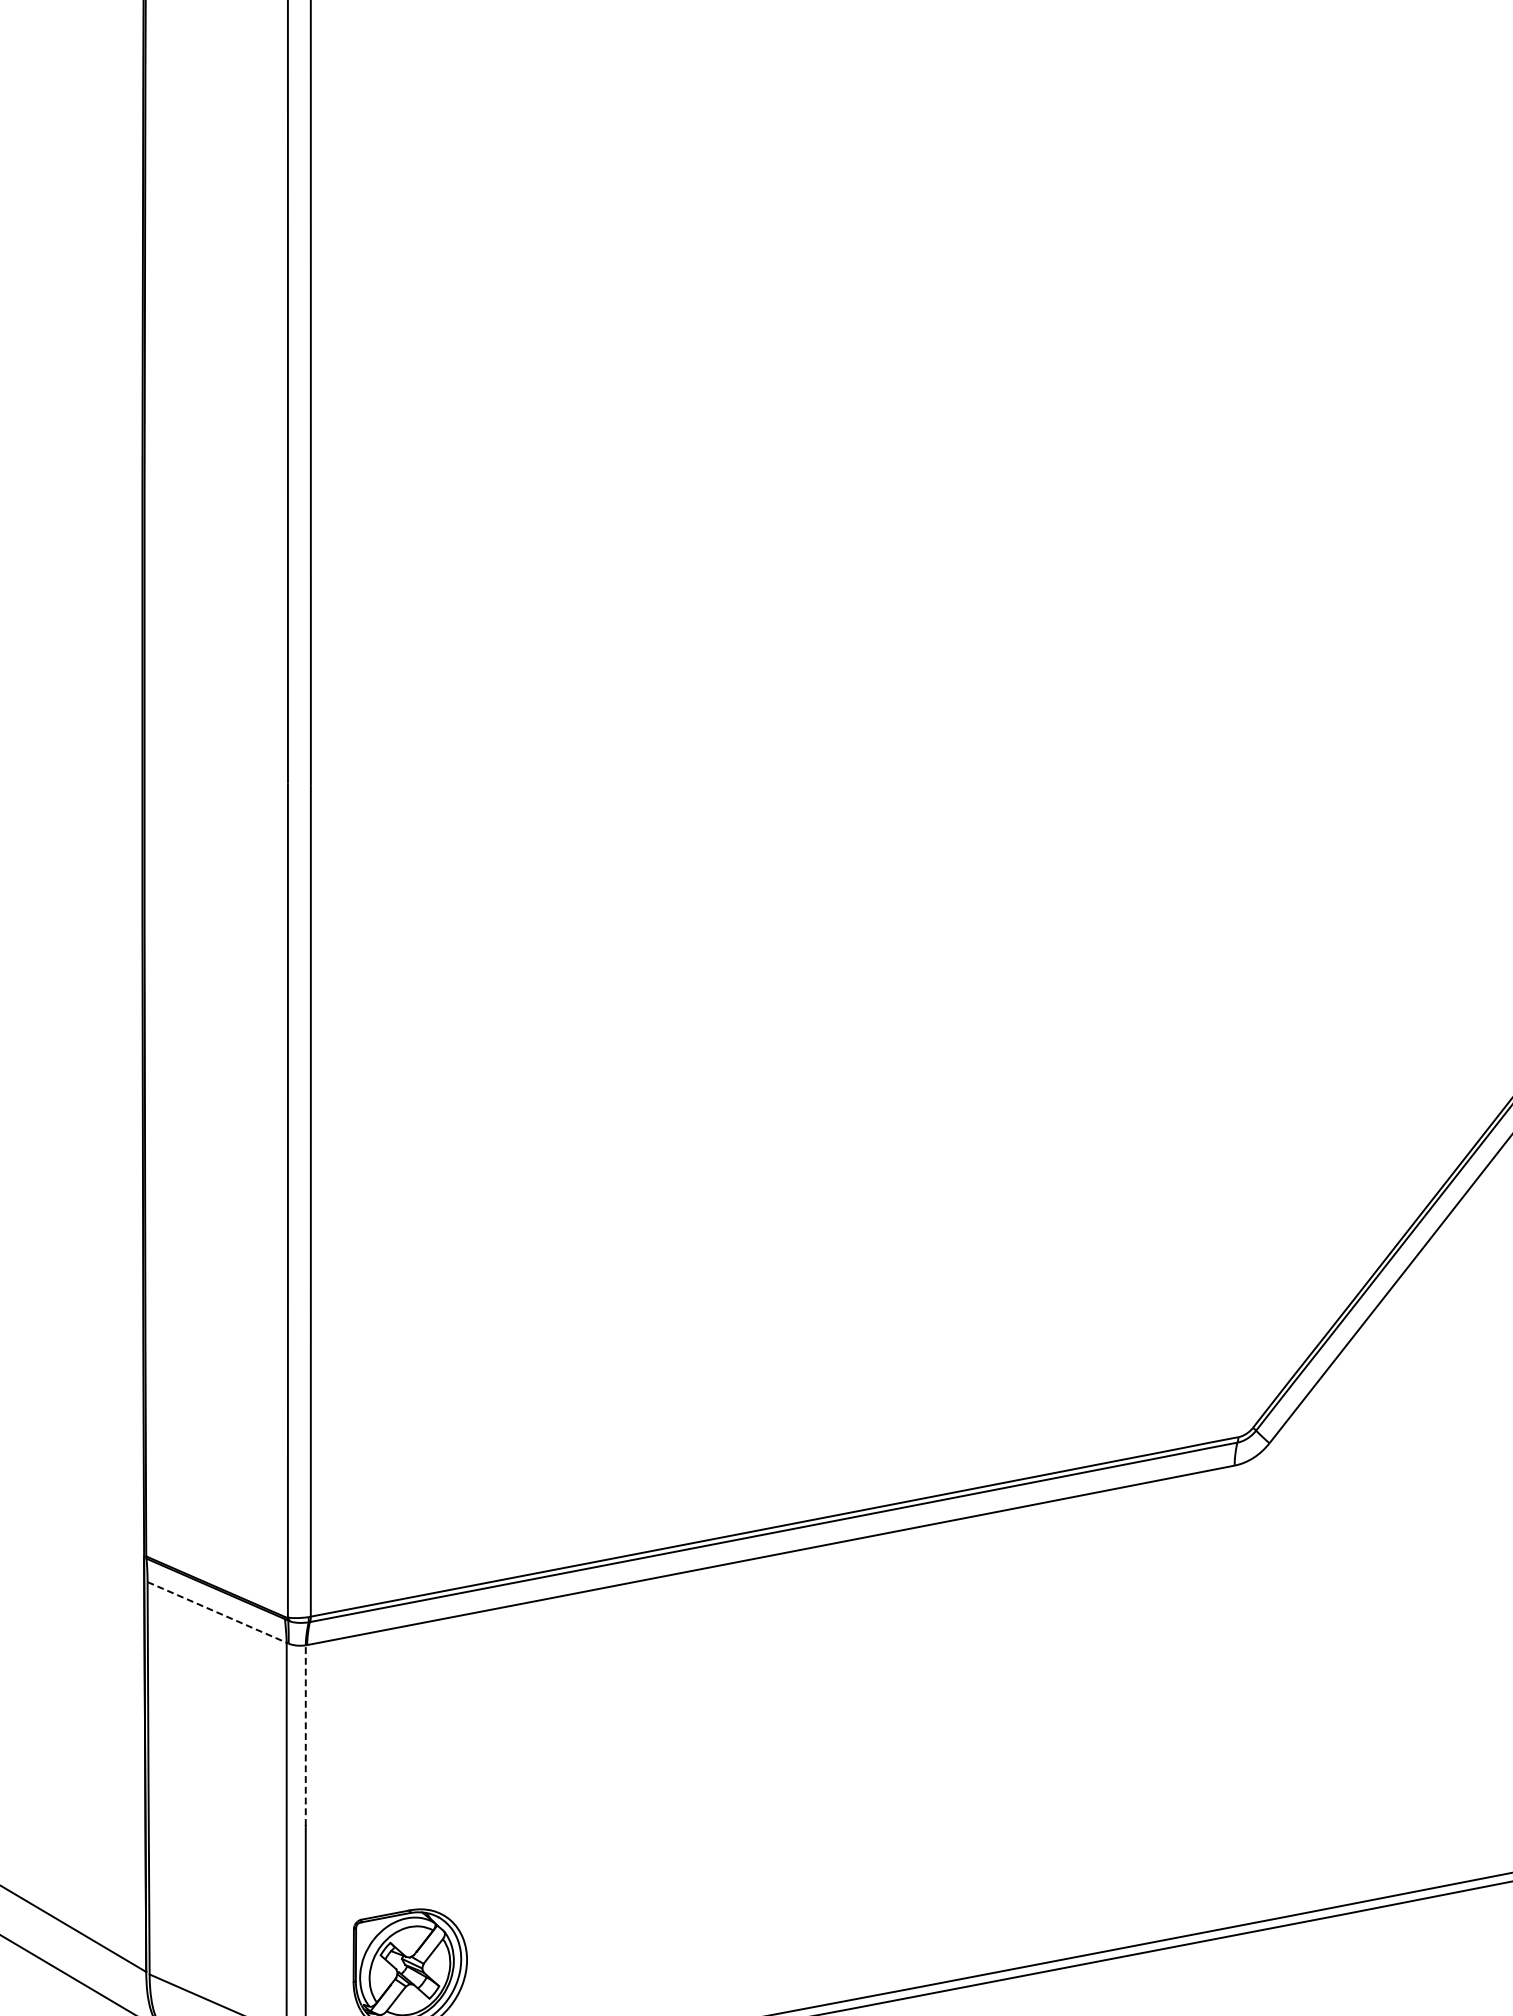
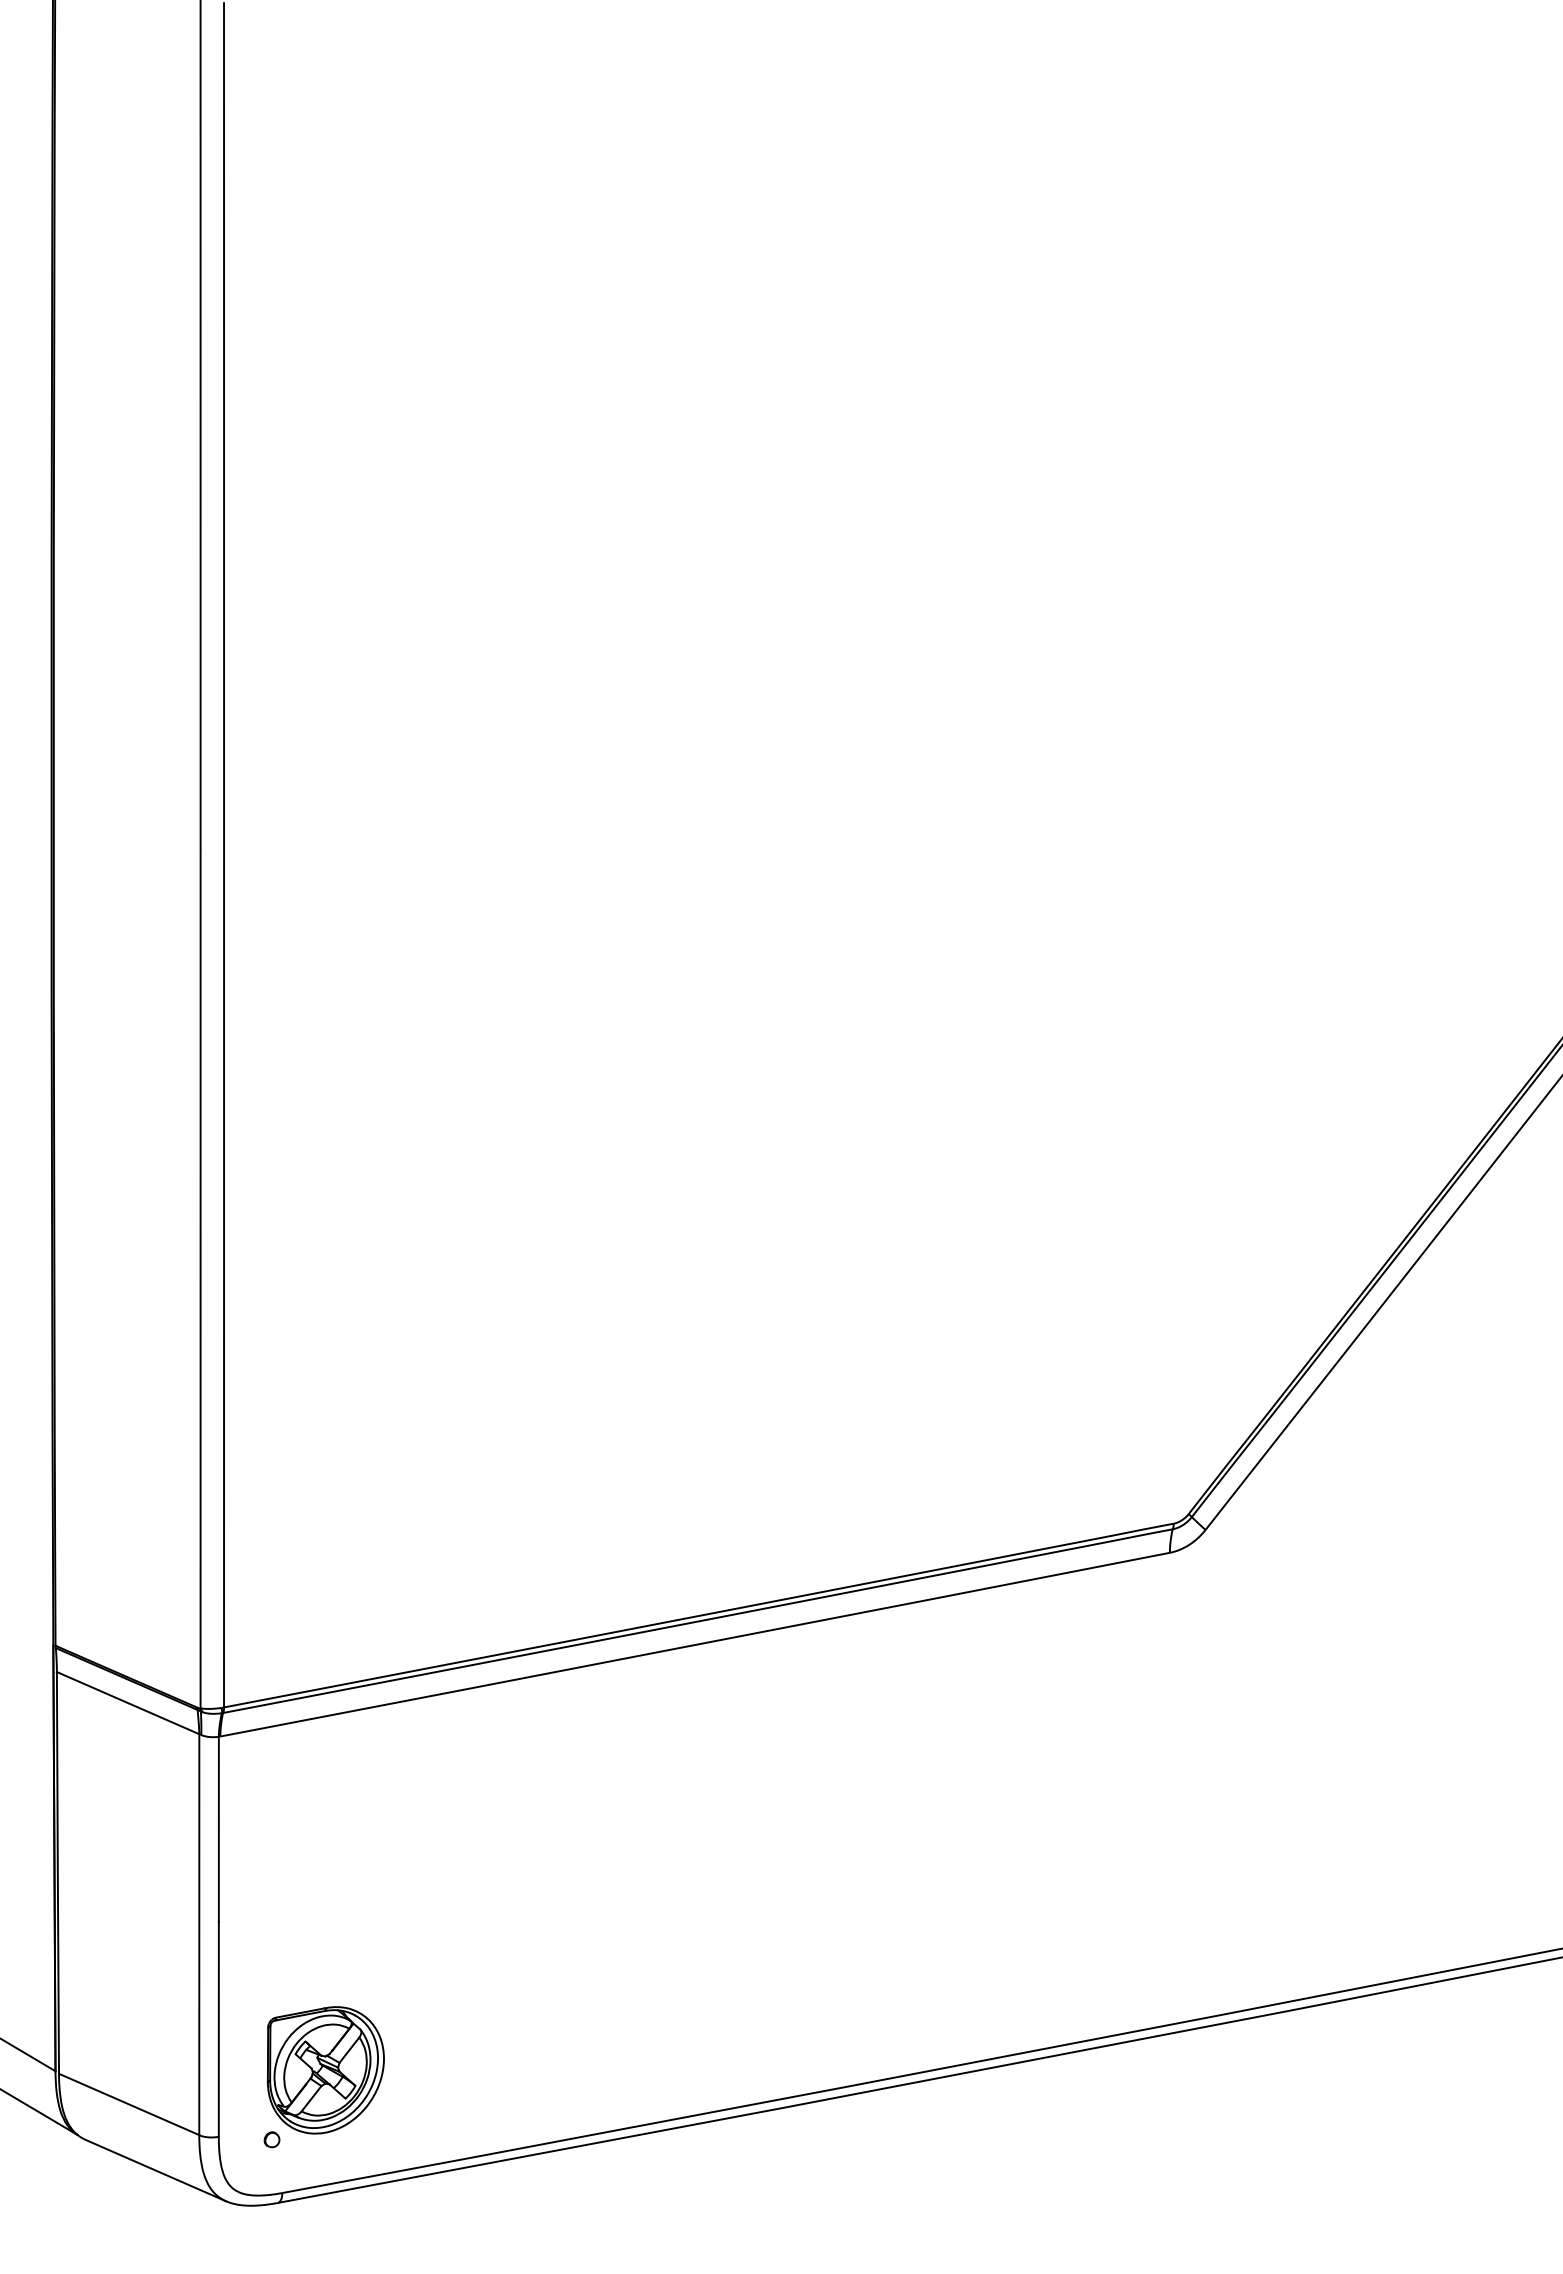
line: (217, 1612) -> (128, 1703), dashed -> solid
line: (305, 1734) -> (218, 1828), dashed -> solid

